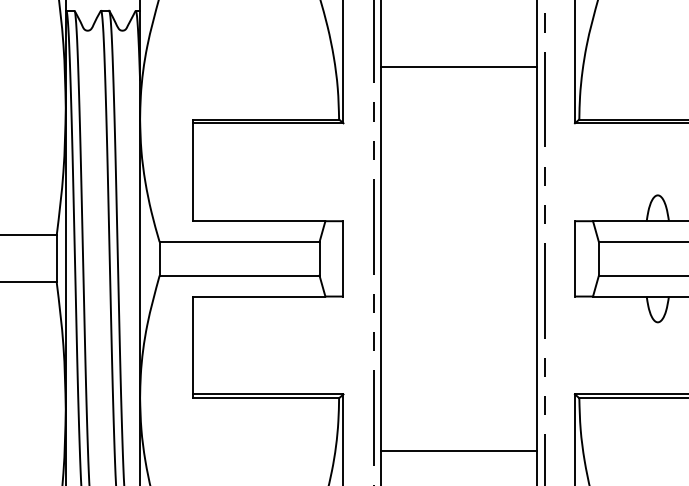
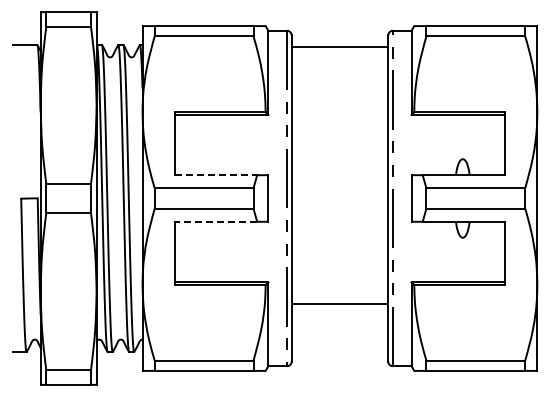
line: (458, 66) -> (339, 46), moved
line: (259, 221) -> (216, 175), solid -> dashed
line: (258, 296) -> (215, 221), solid -> dashed
line: (458, 451) -> (339, 304), moved

